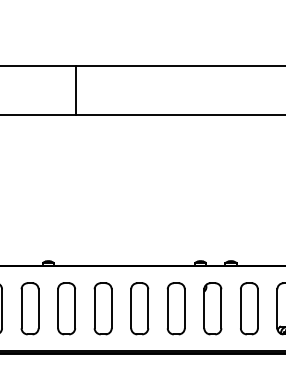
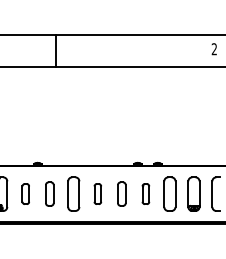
part: (29, 307) -> (25, 193), size x0.6
part: (66, 307) -> (49, 193), size x0.7
part: (139, 307) -> (97, 193), size x0.6
part: (175, 307) -> (121, 193), size x0.7
part: (212, 307) -> (145, 193), size x0.6

